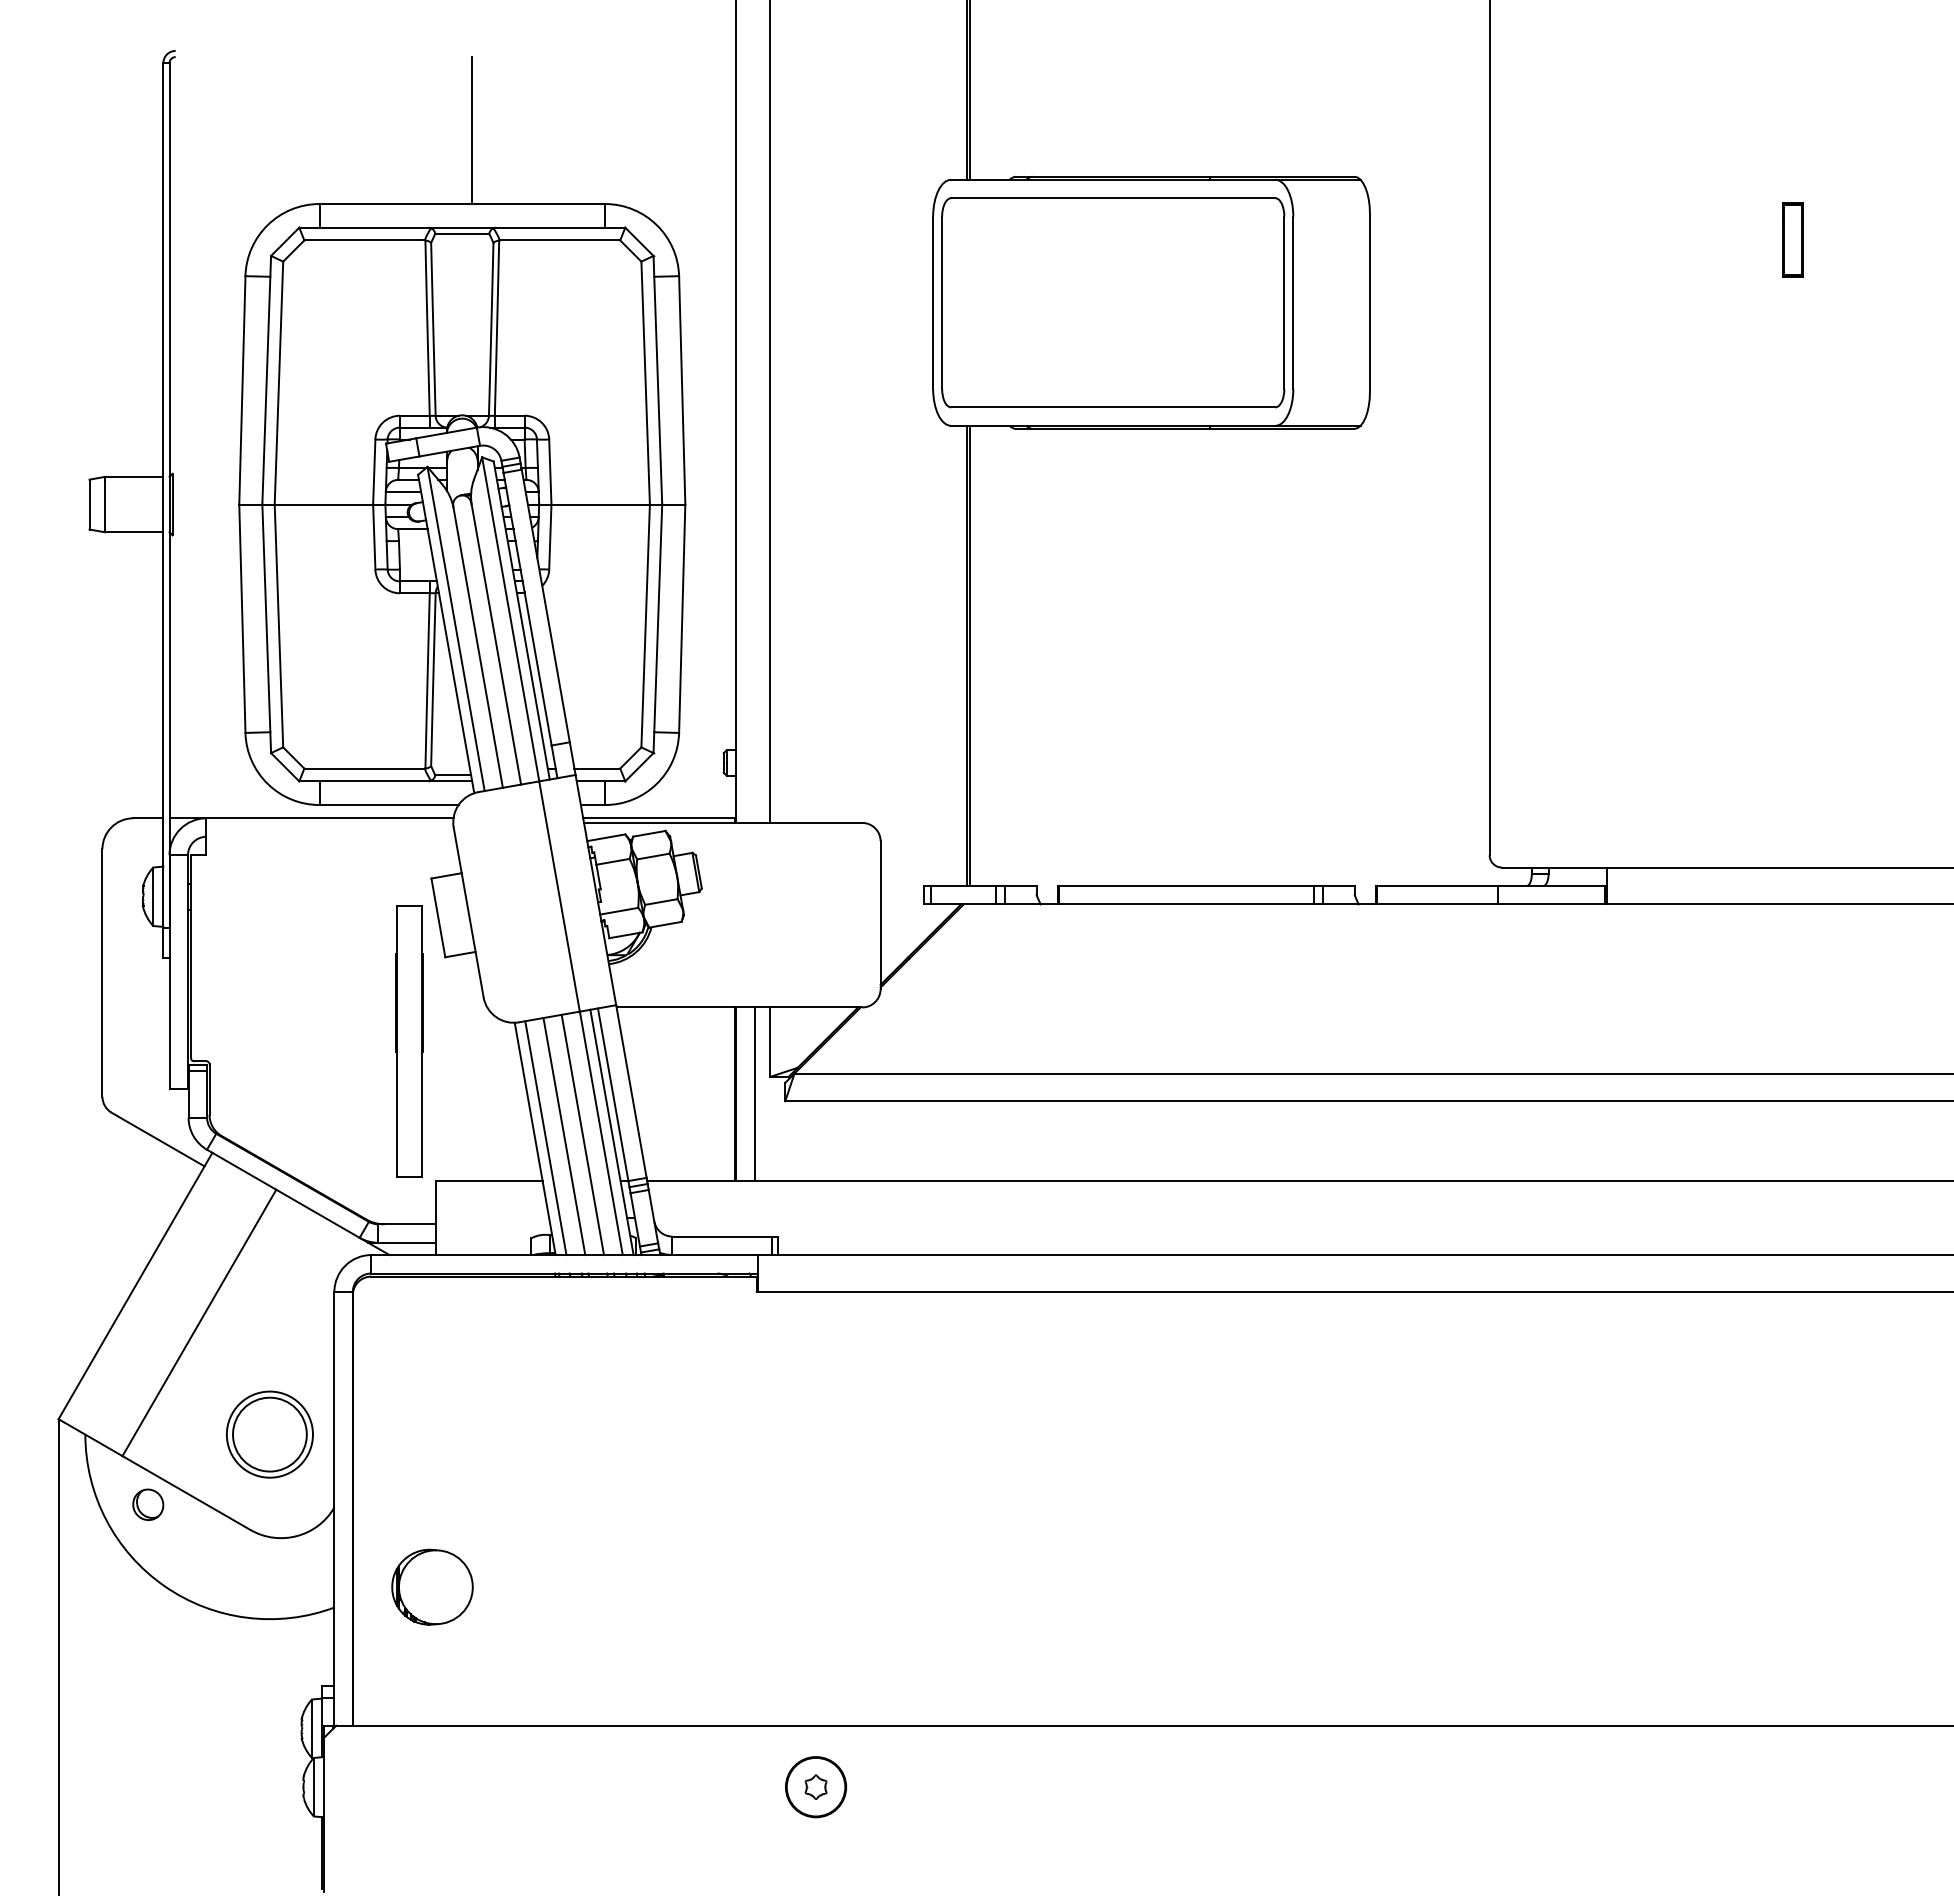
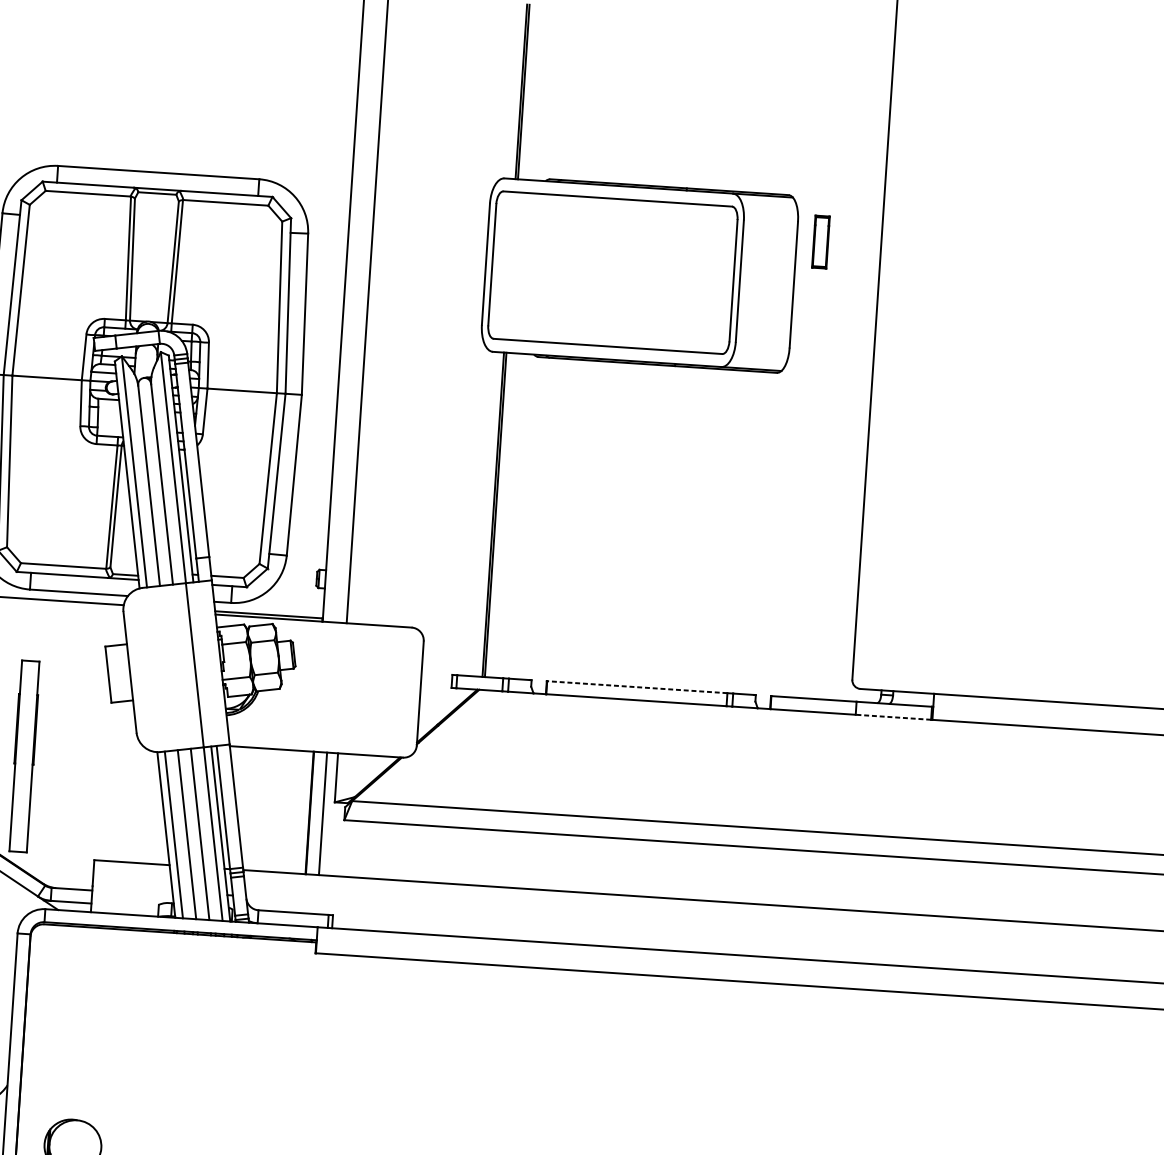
line: (471, 130) -> (168, 121), removed
part: (1792, 239) -> (820, 241), moved
line: (1186, 885) -> (637, 686), solid -> dashed
line: (1550, 904) -> (892, 717), solid -> dashed
part: (409, 1041) -> (24, 756), moved

